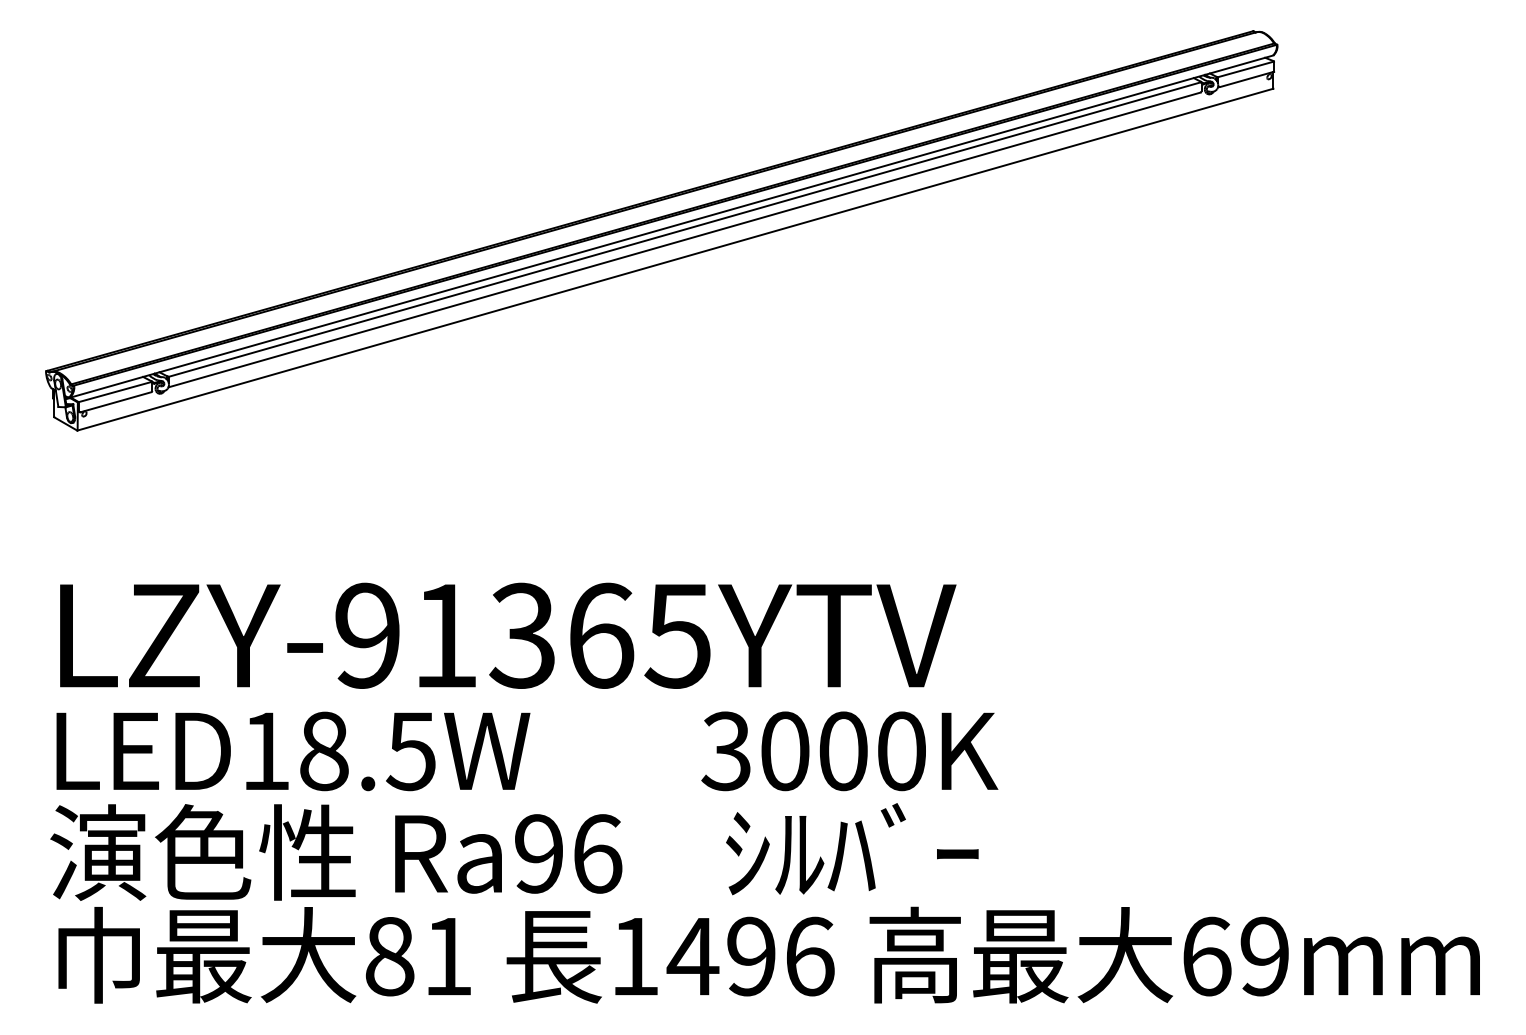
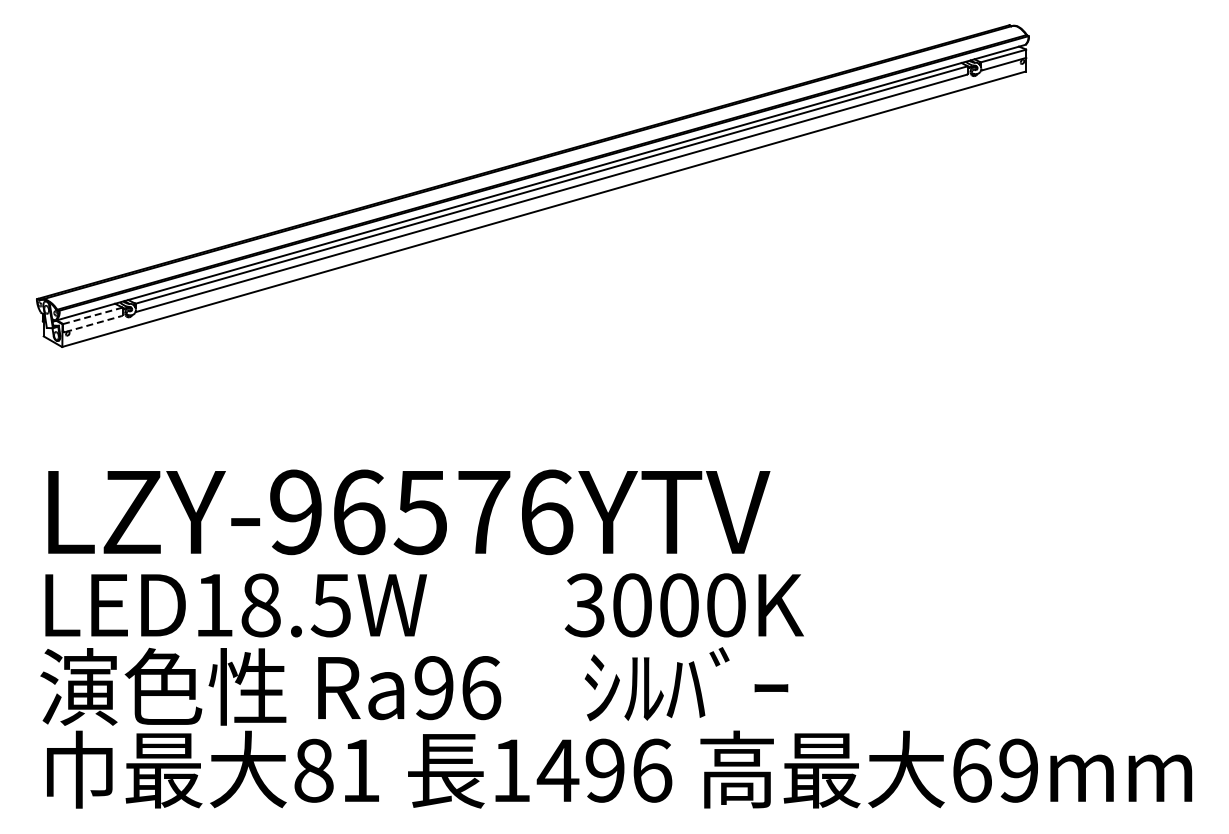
line: (115, 391) -> (92, 315), solid -> dashed
line: (116, 401) -> (93, 323), solid -> dashed
text: (563, 636) -> (453, 512), LZY-91365YTV -> LZY-96576YTV

